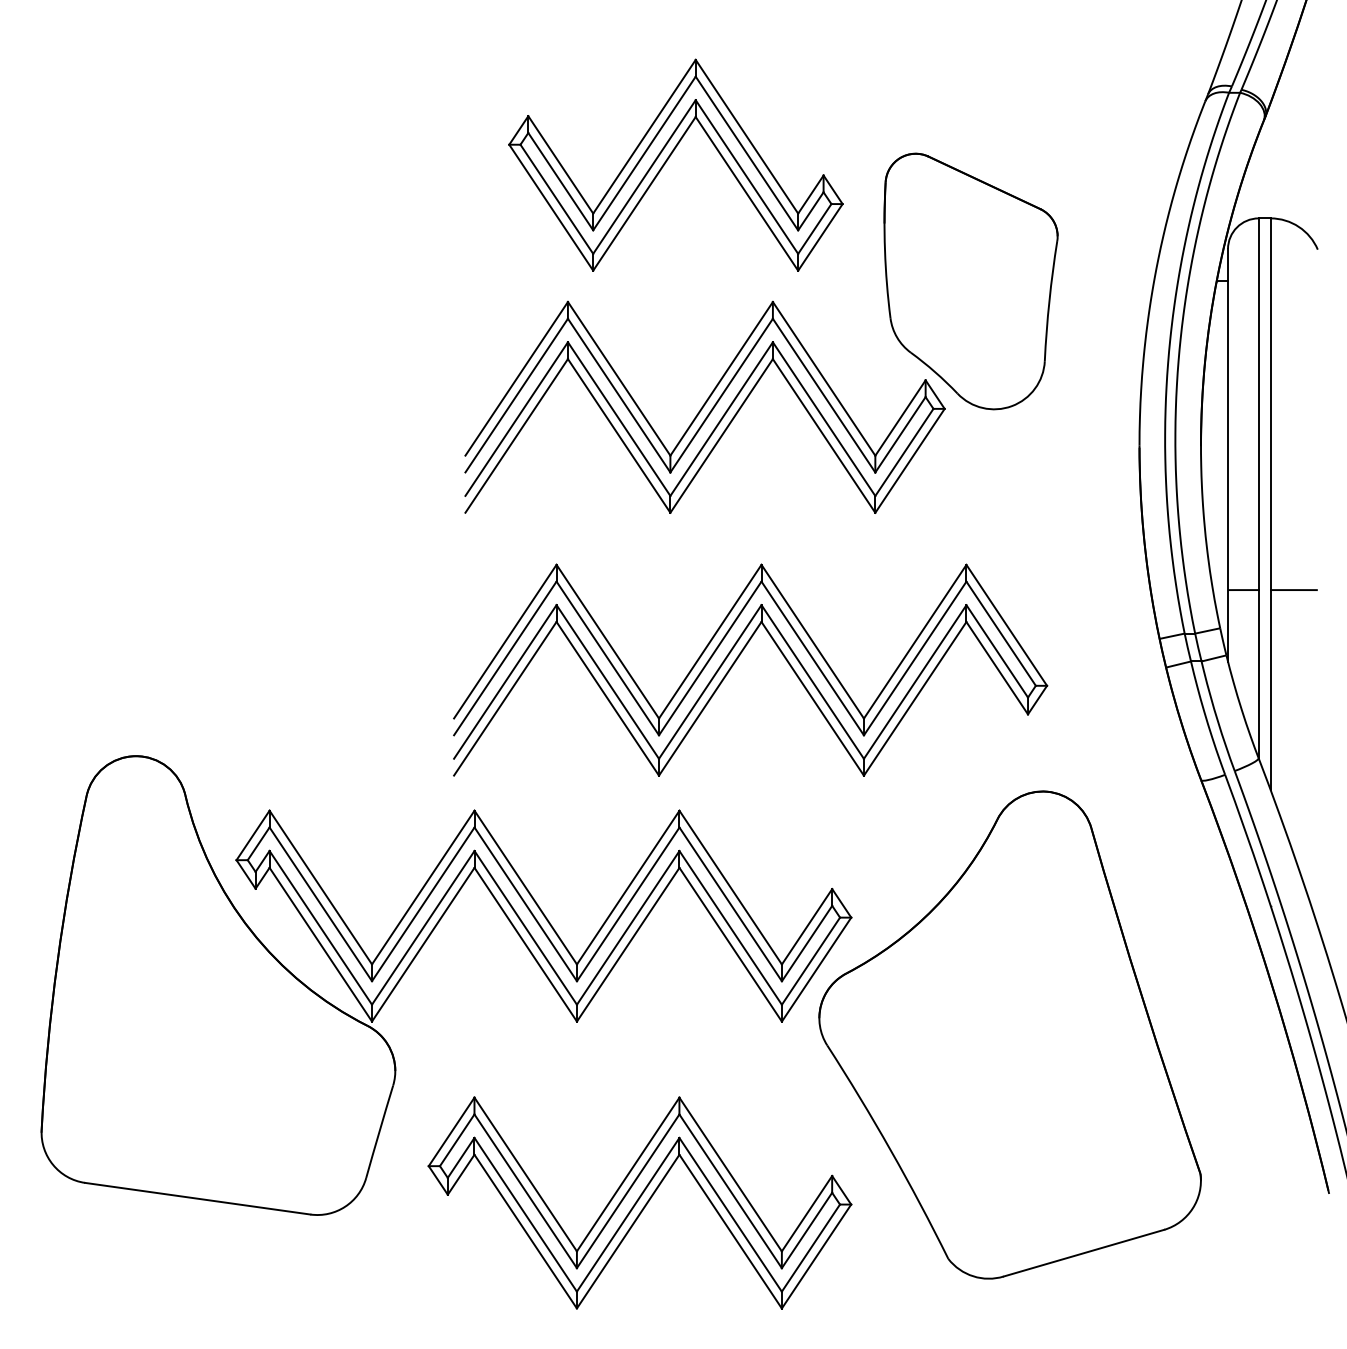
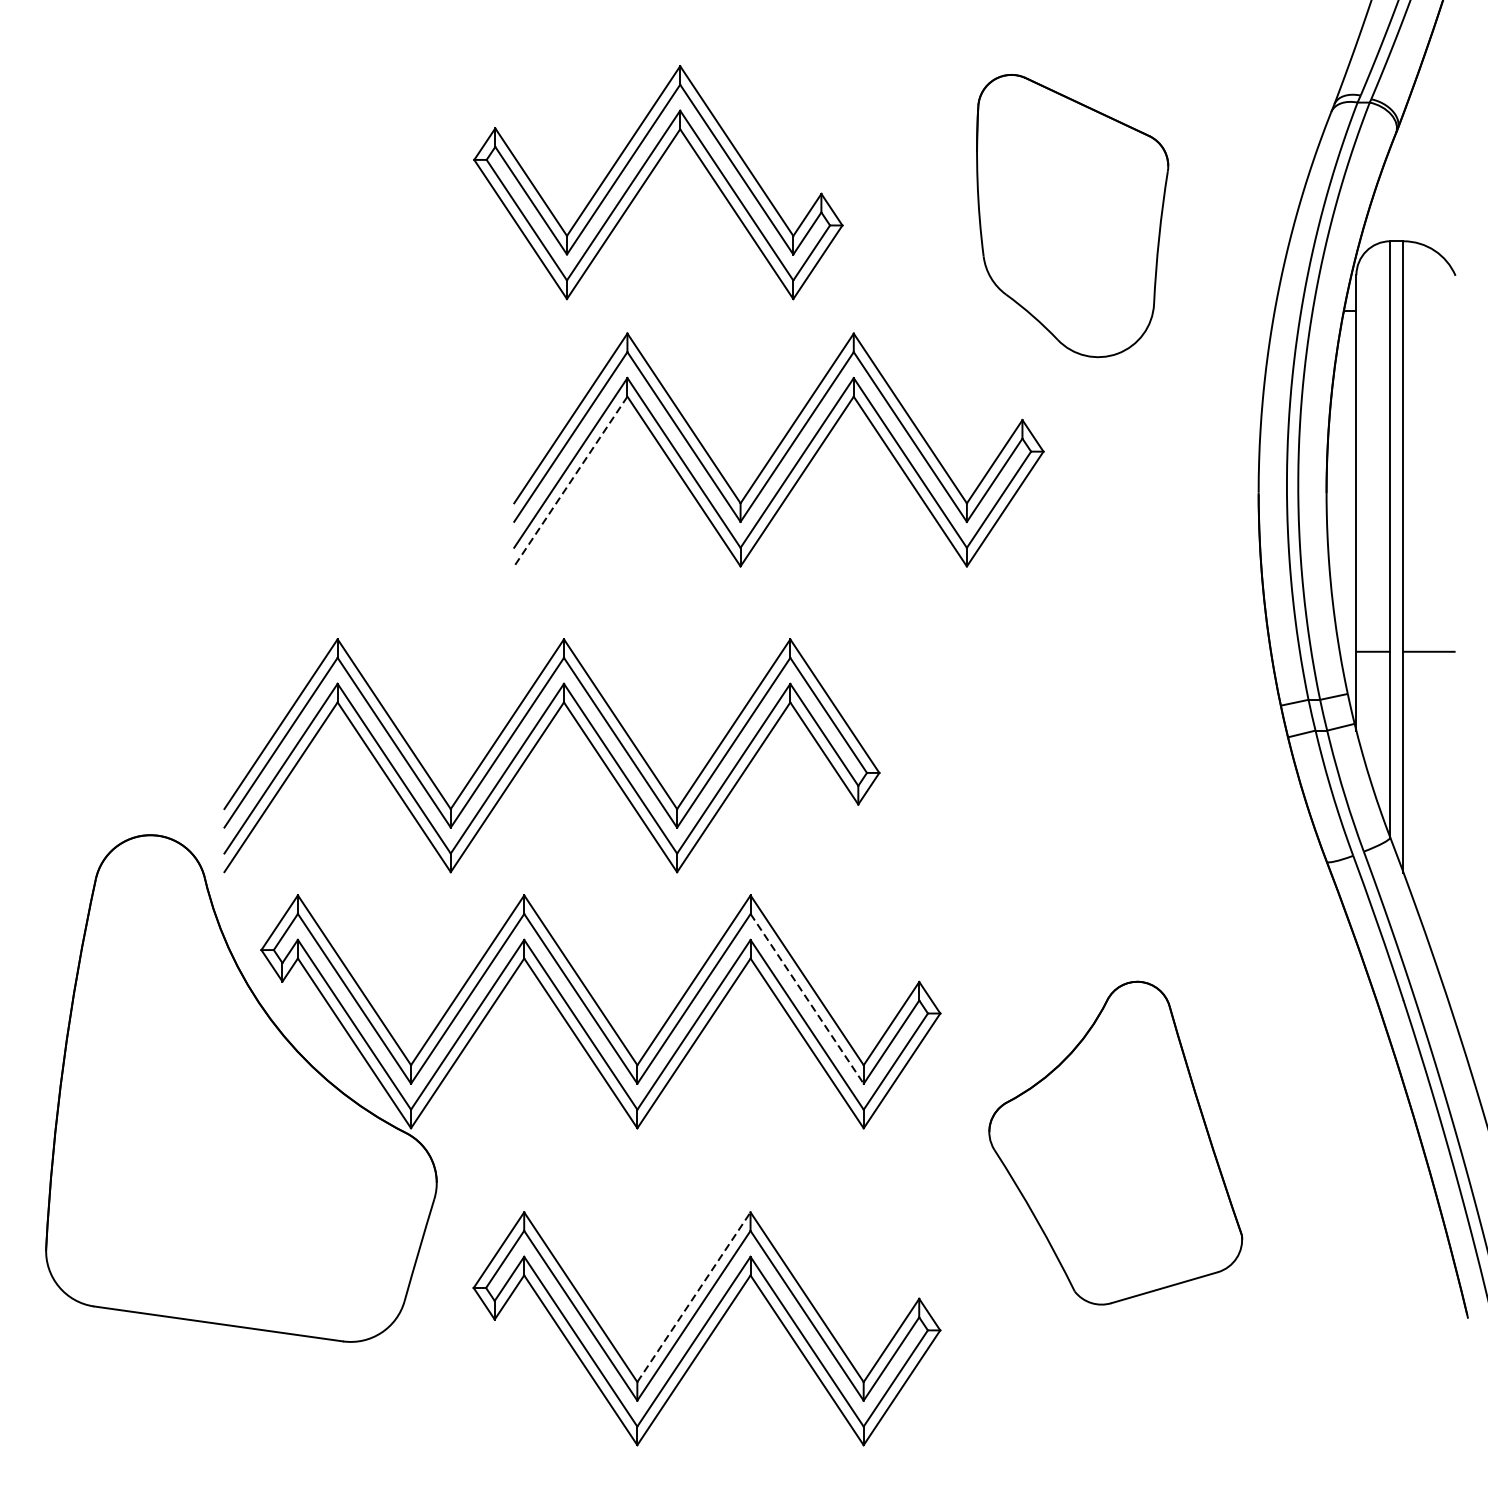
part: (669, 158) -> (651, 175), moved
part: (970, 281) -> (1072, 215), moved
line: (516, 436) -> (570, 482), solid -> dashed
part: (736, 661) -> (536, 746), moved
line: (730, 904) -> (806, 999), solid -> dashed
part: (1009, 1034) -> (1115, 1142), size x0.6
line: (628, 1174) -> (694, 1297), solid -> dashed

